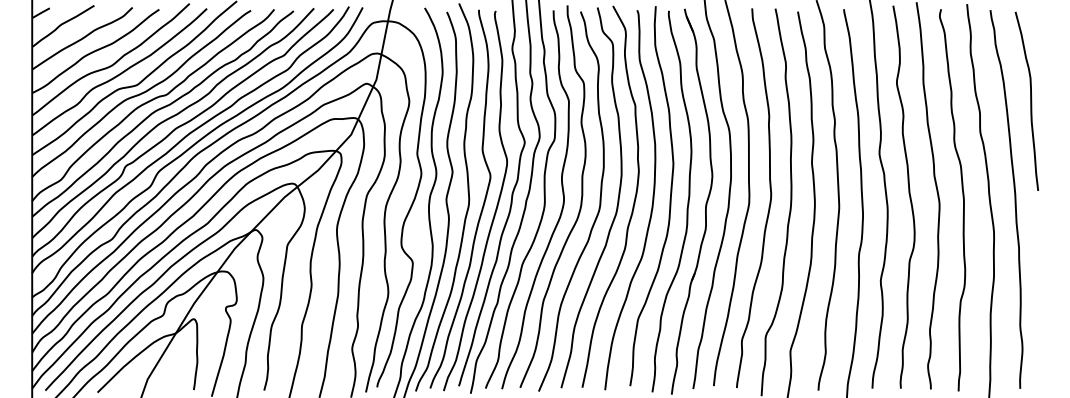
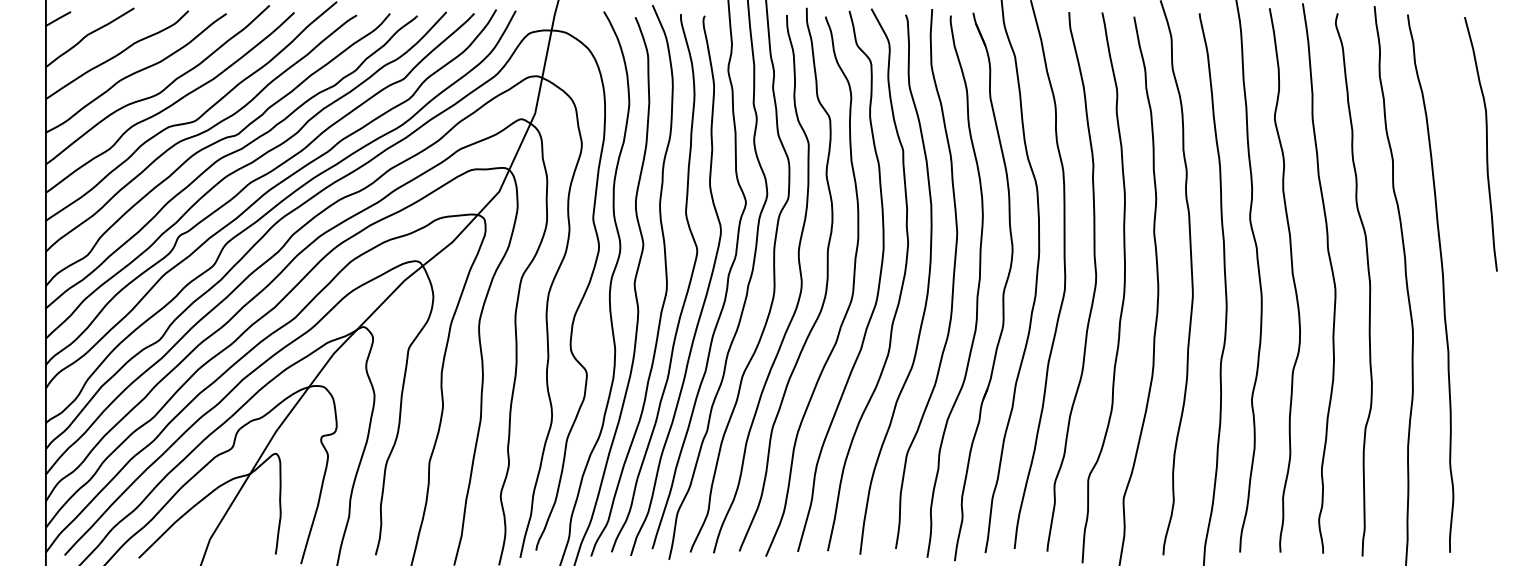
curve: (1030, 100) -> (1486, 143), moved

